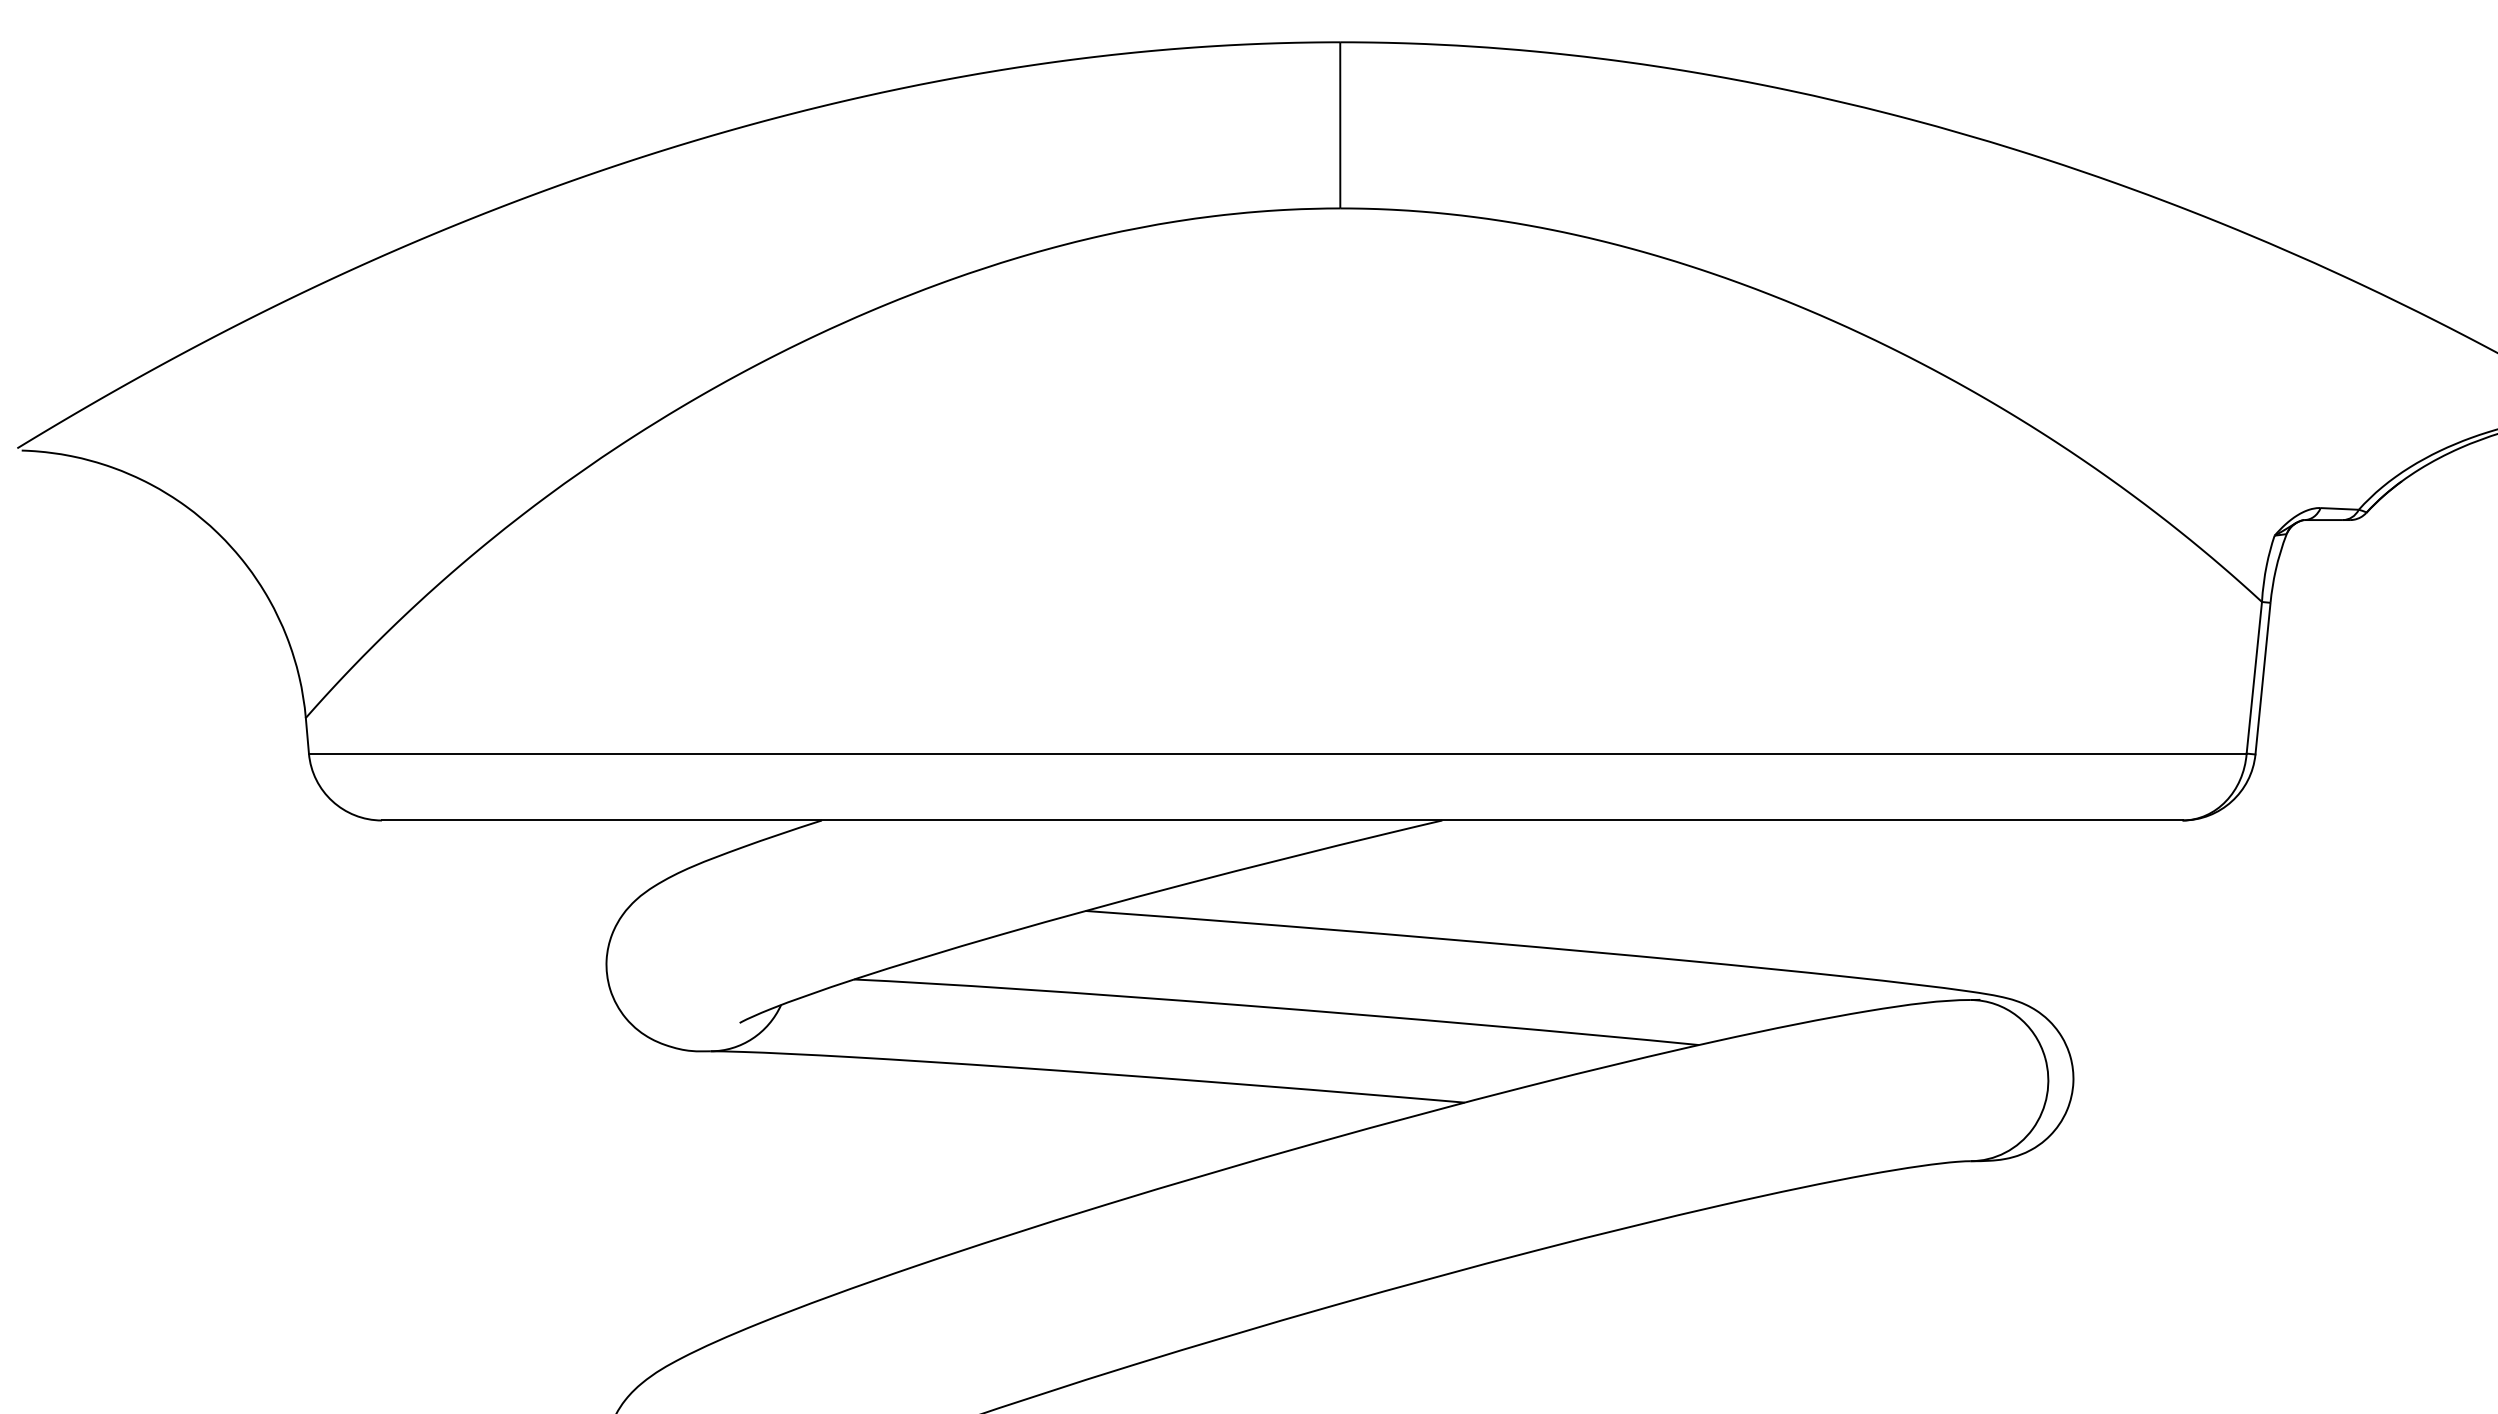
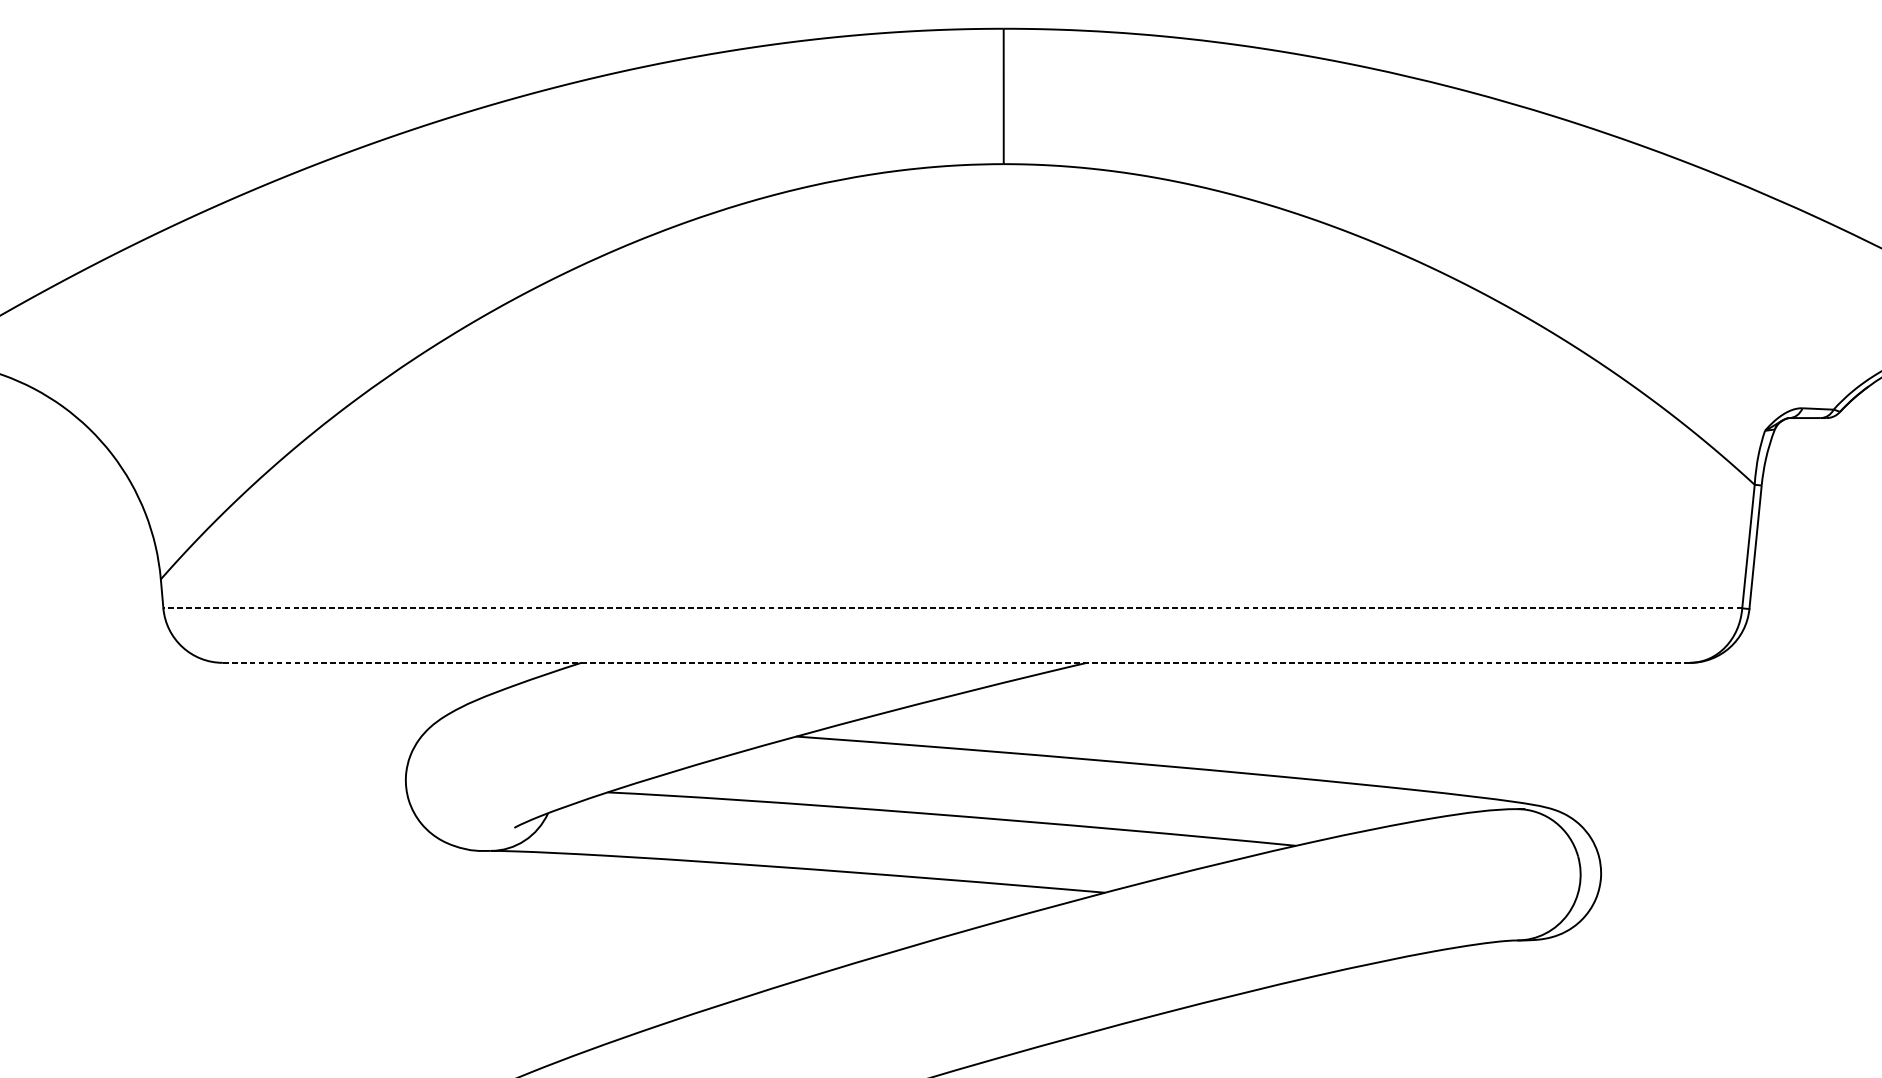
line: (1277, 753) -> (952, 608), solid -> dashed
line: (1282, 820) -> (956, 662), solid -> dashed

